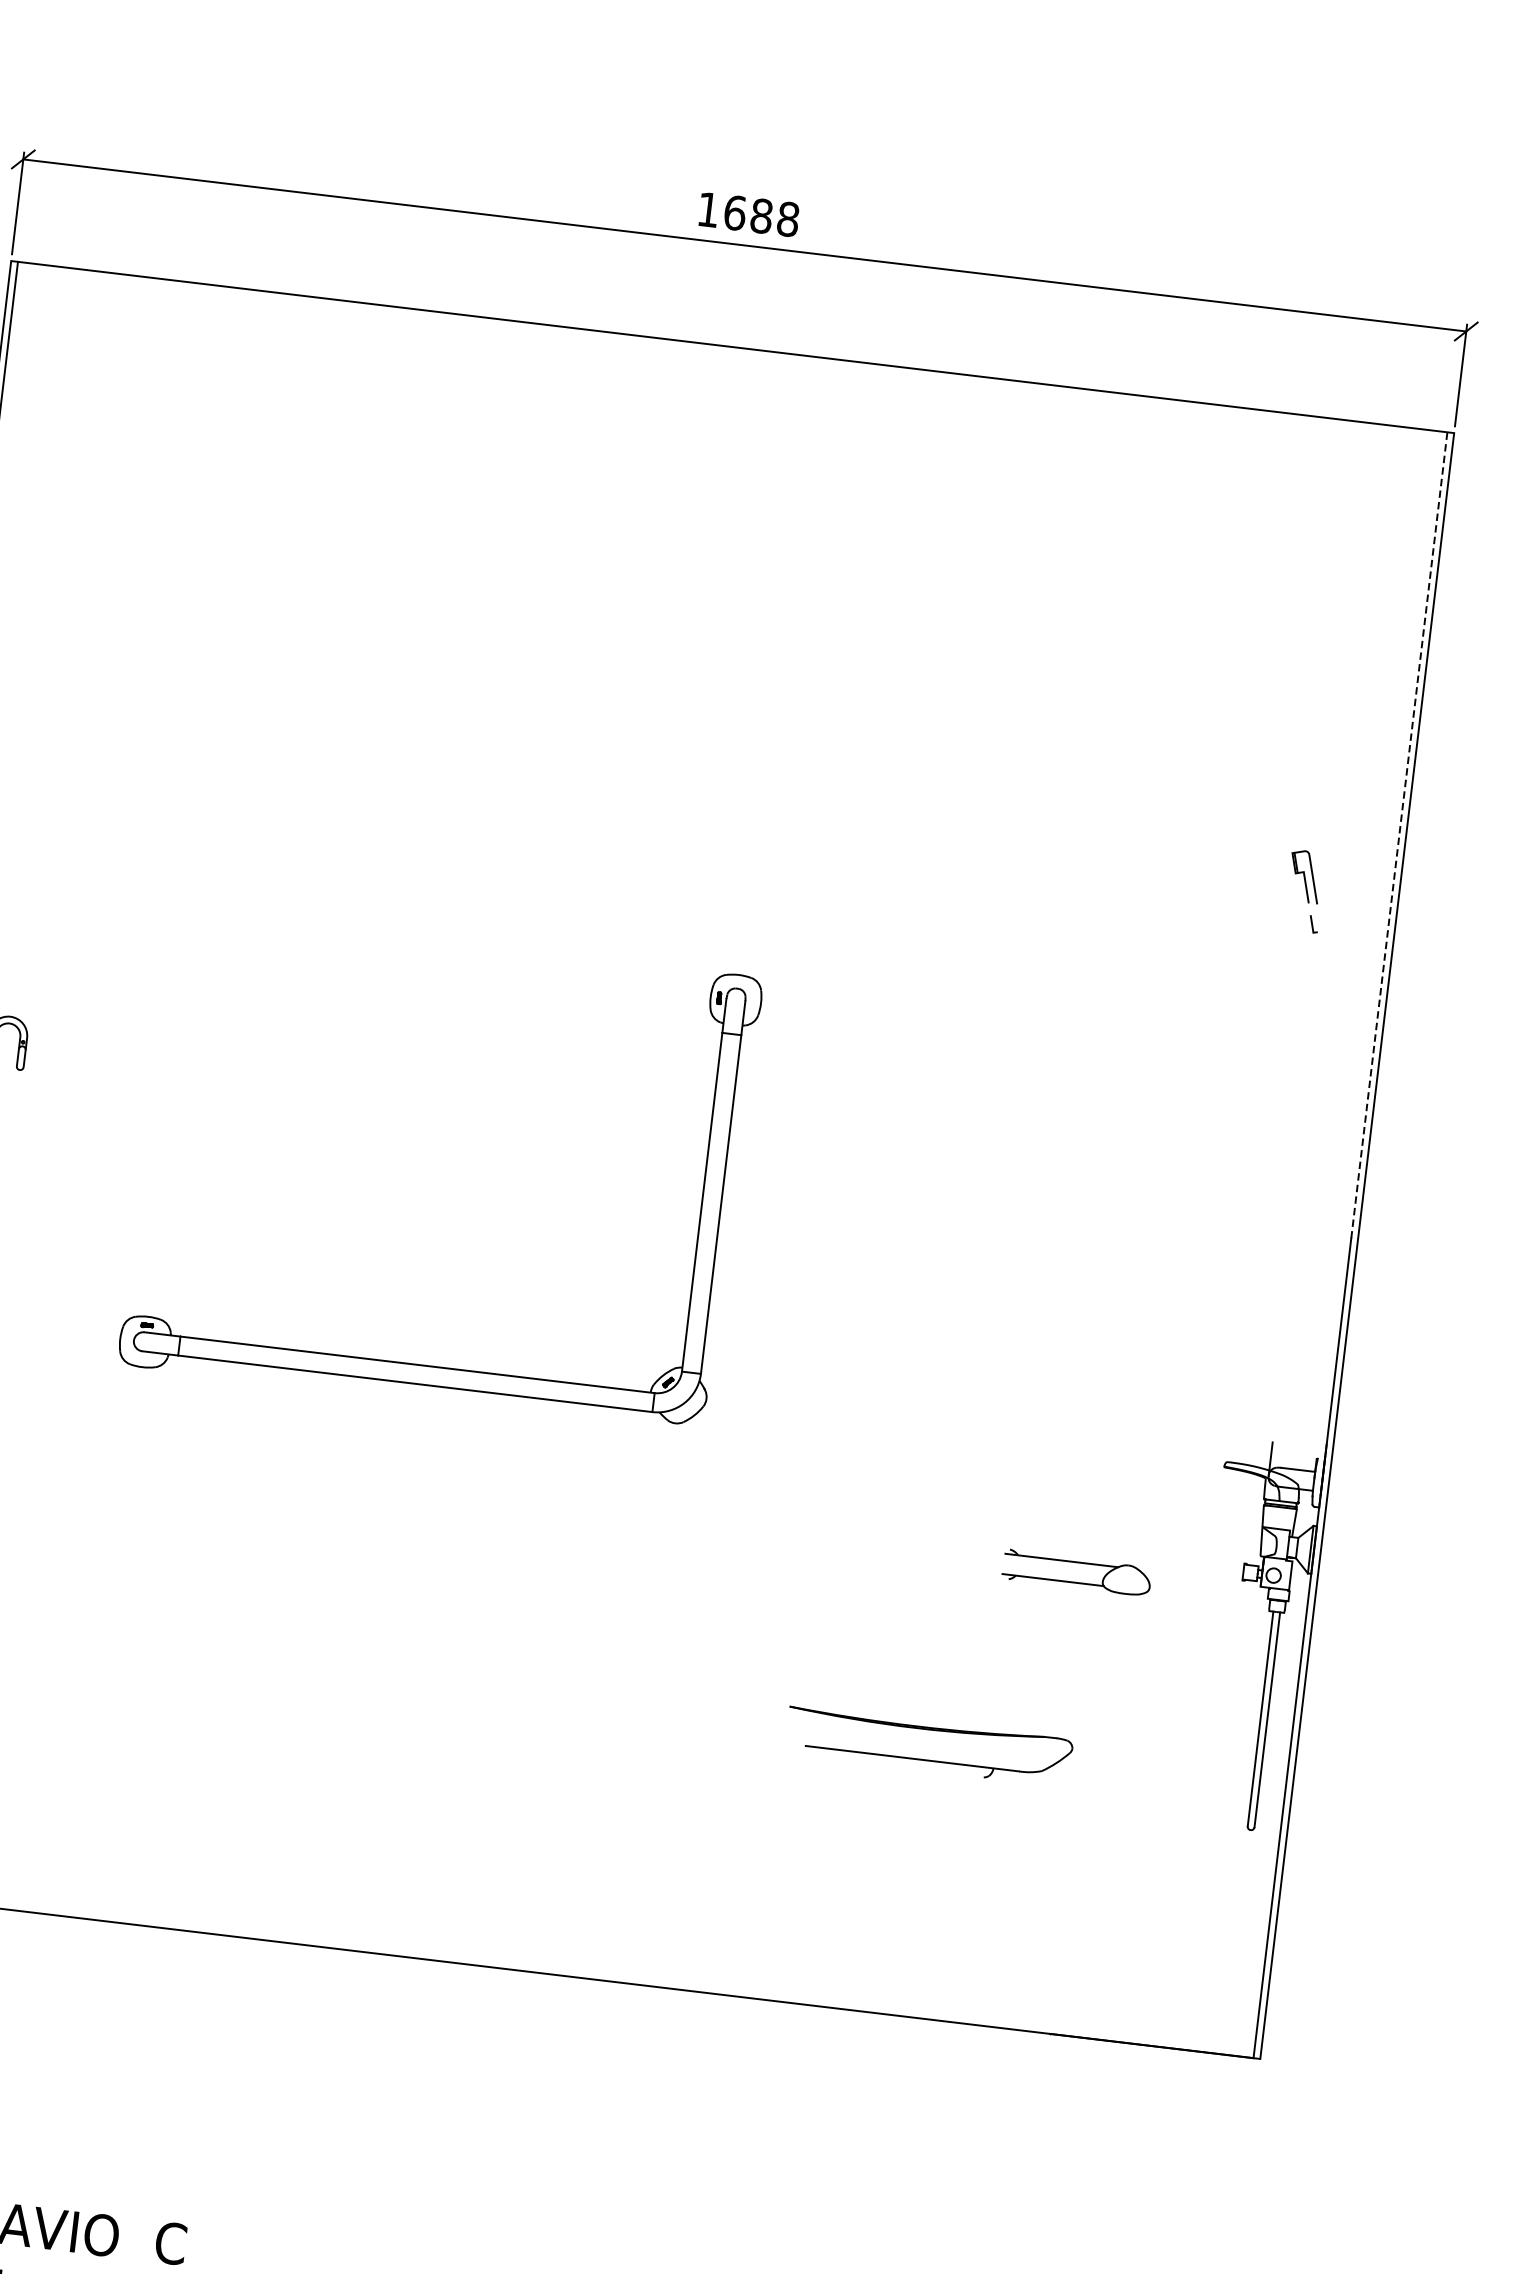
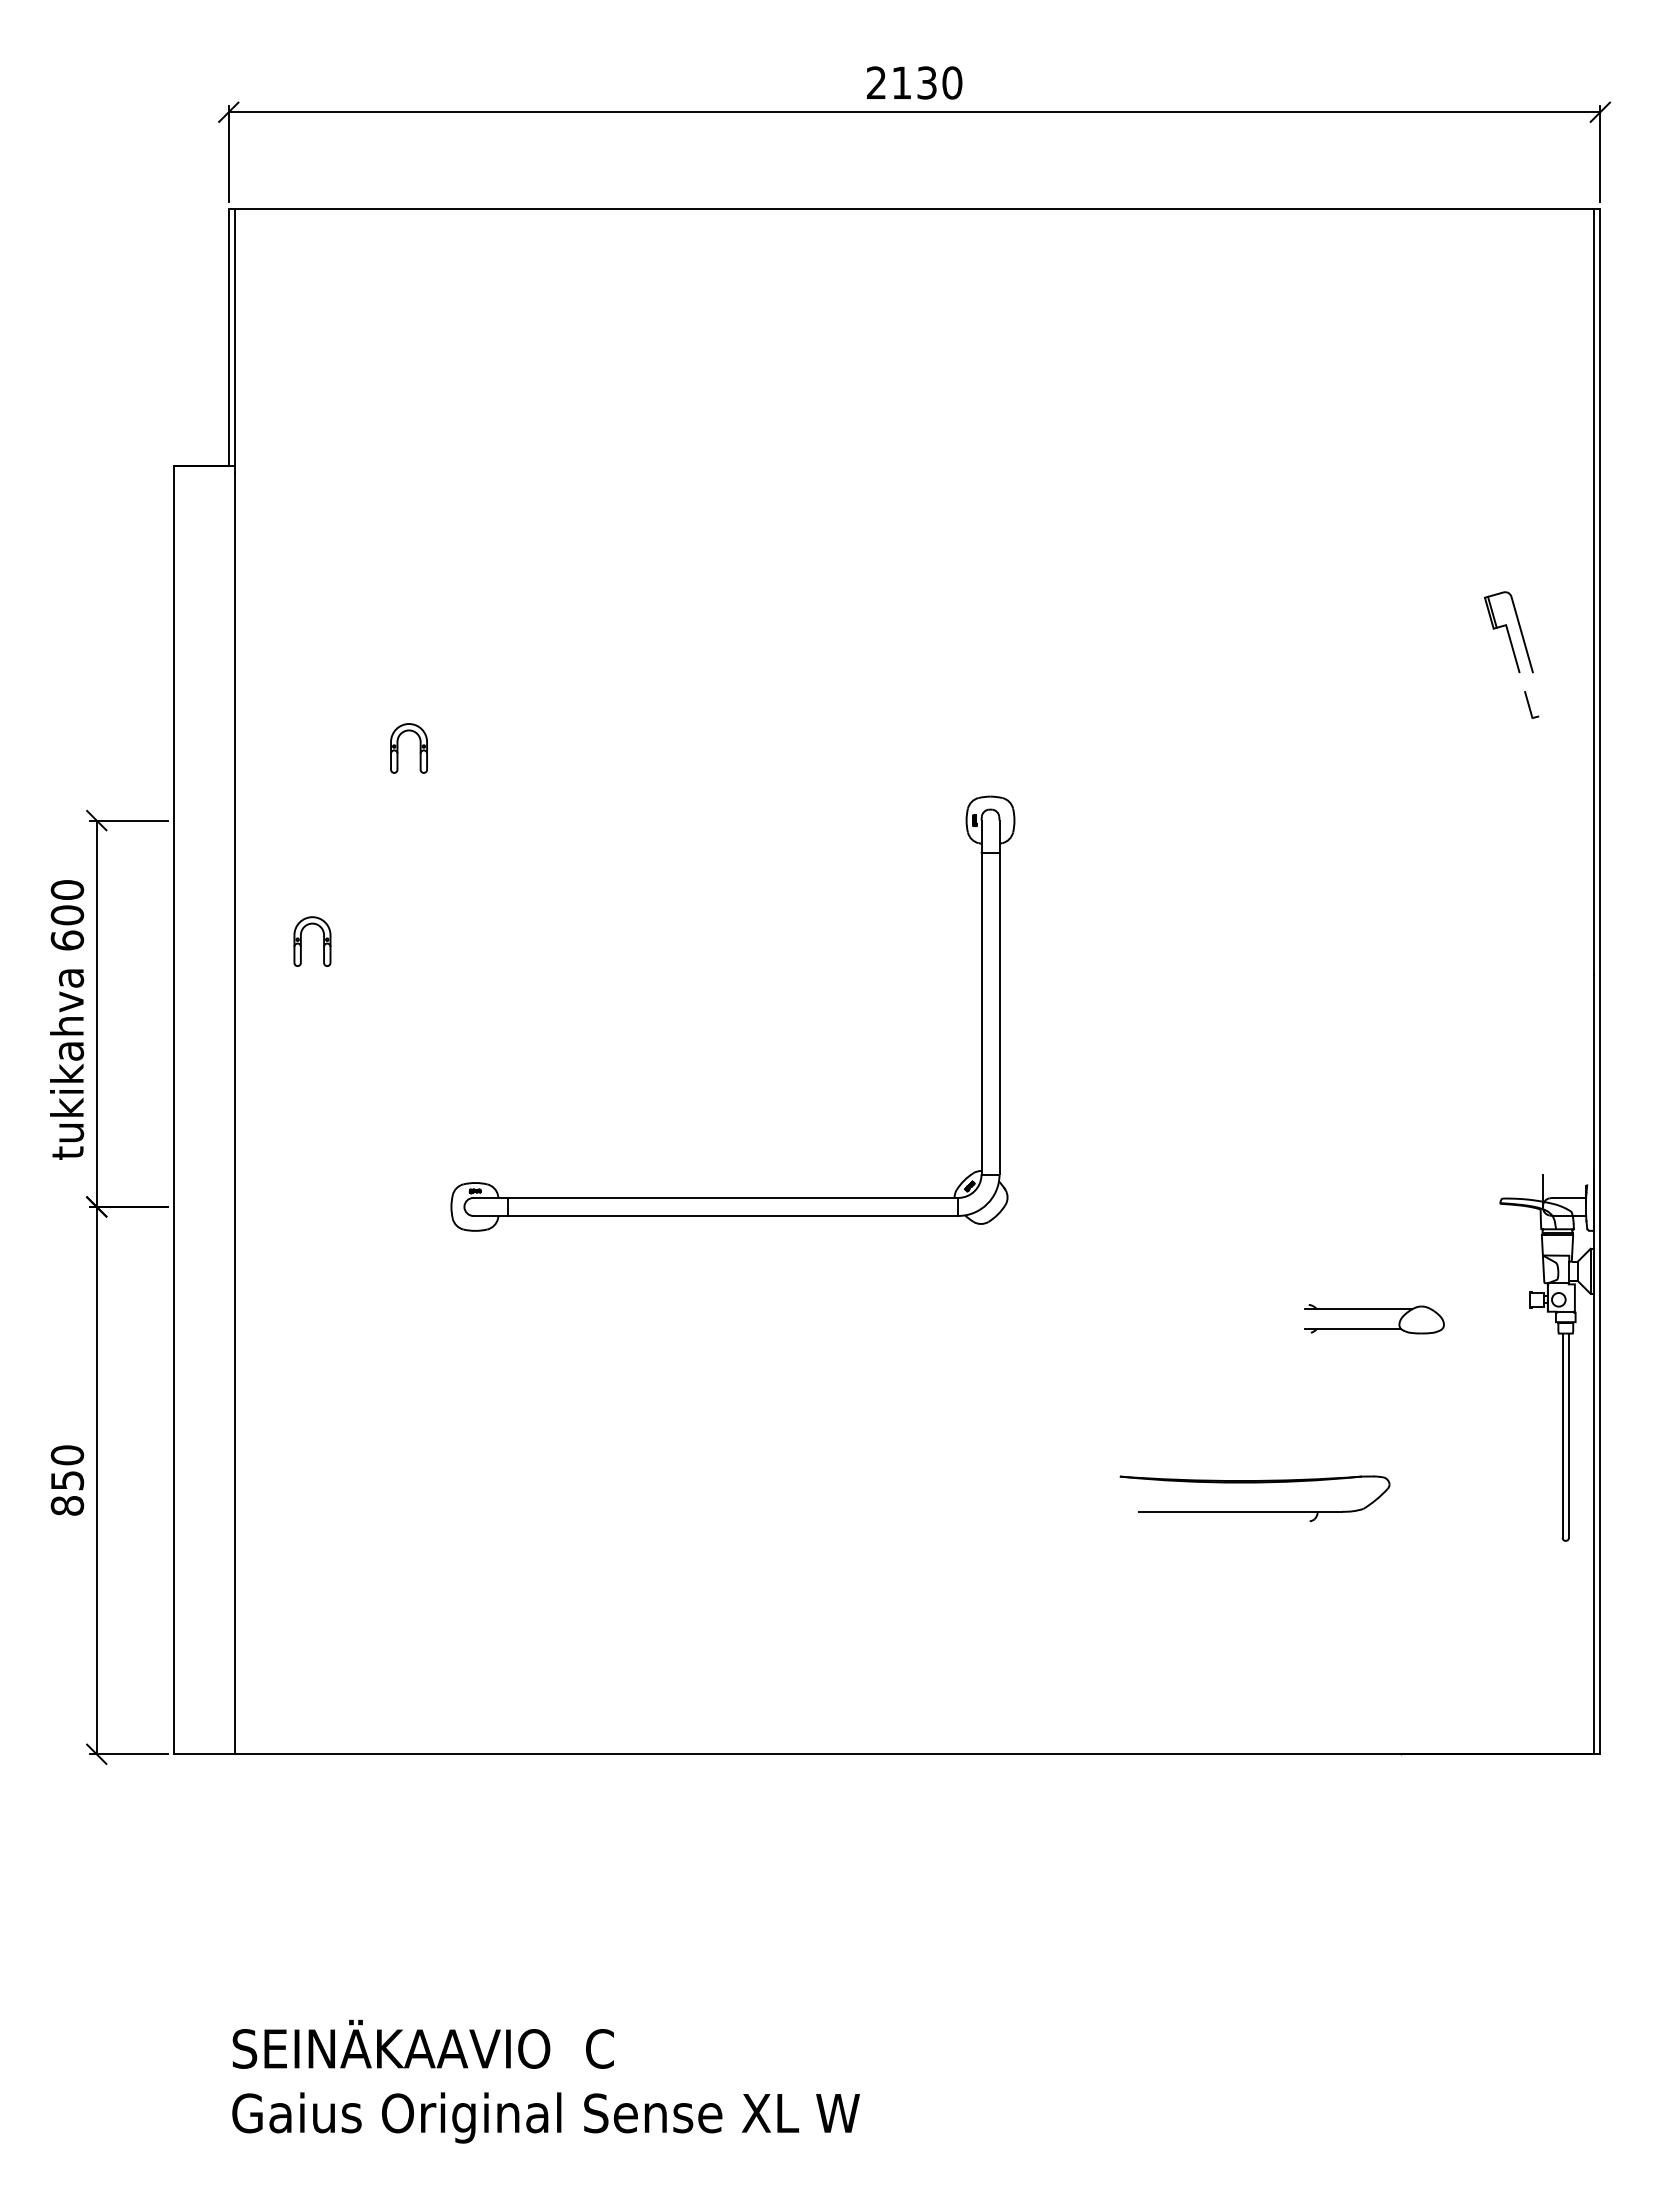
text: (748, 214) -> (914, 82), 1688 -> 2130
line: (1398, 834) -> (1593, 591), dashed -> solid
part: (122, 850) -> (398, 748), added
part: (1304, 890) -> (1511, 654), size x1.67

